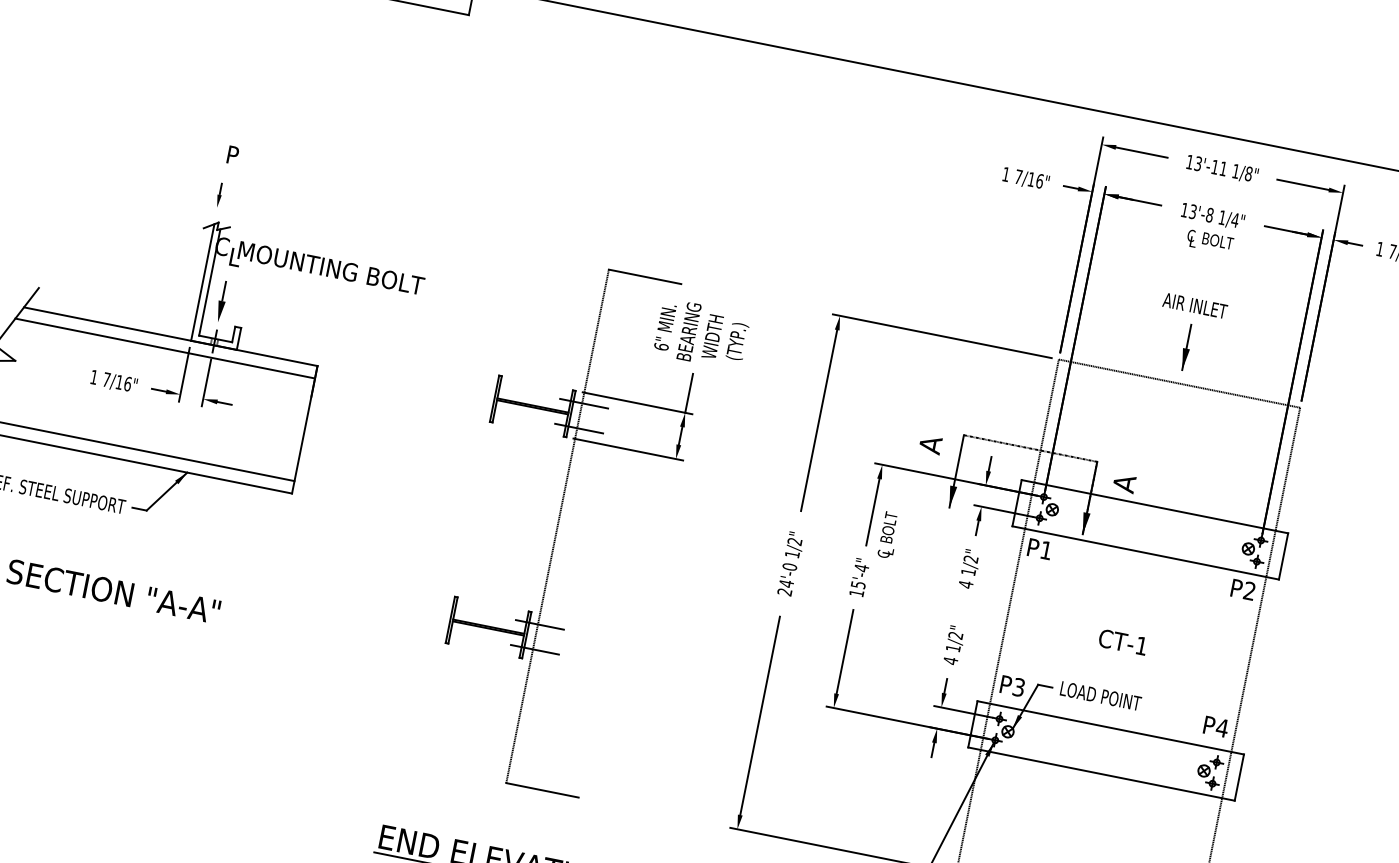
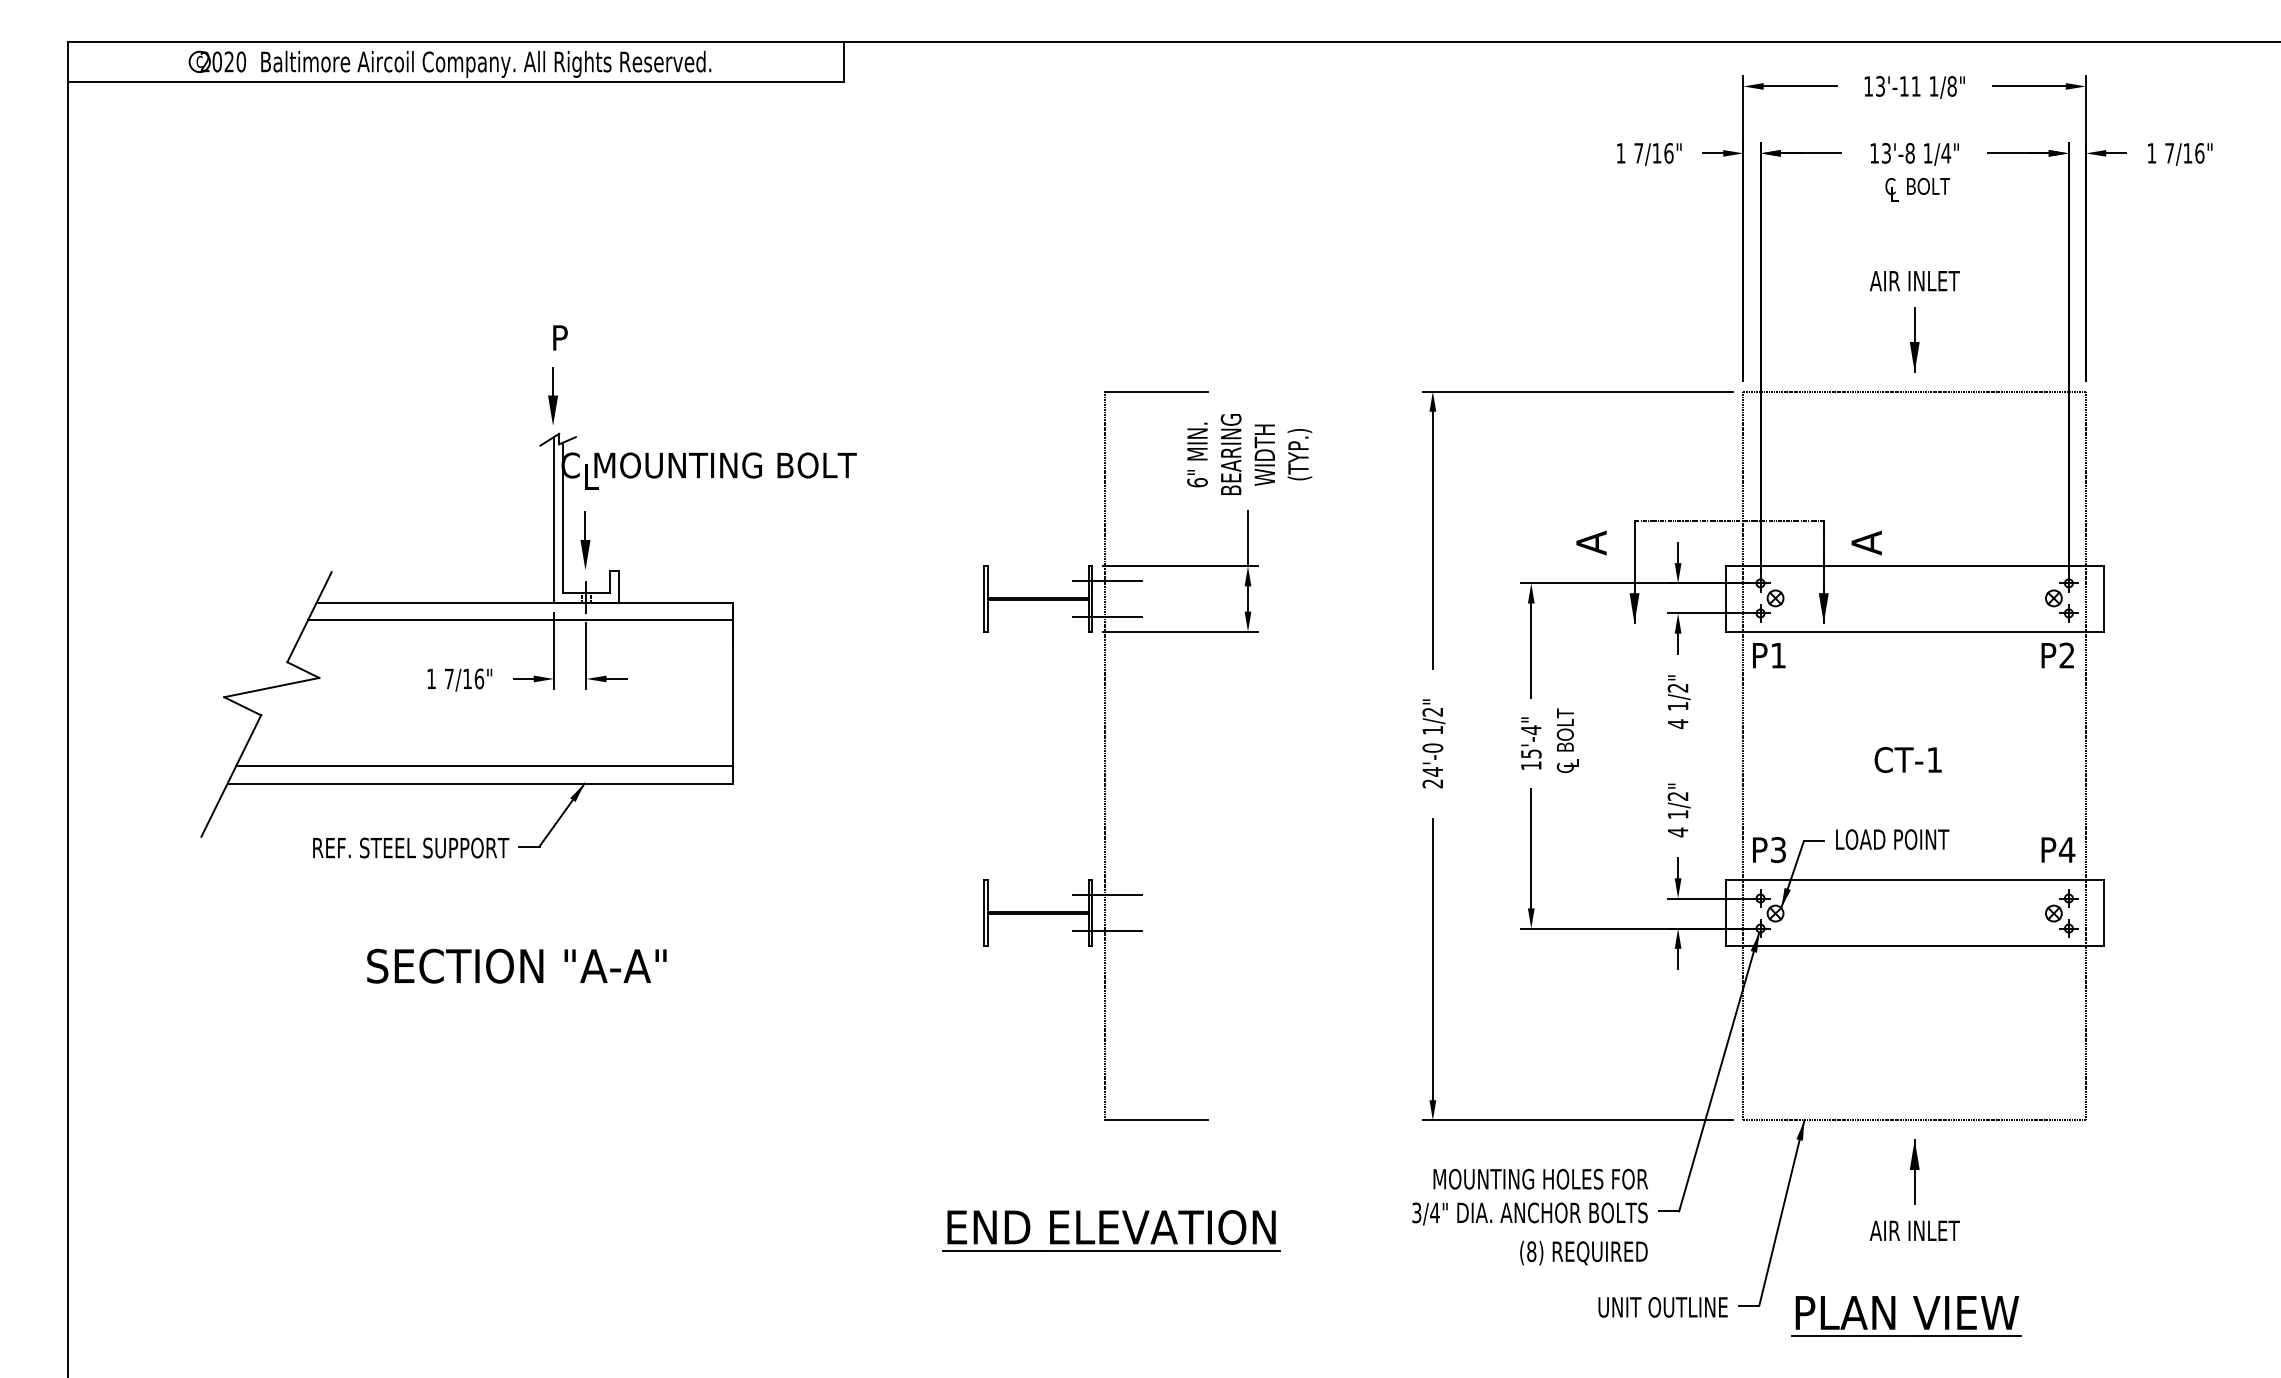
part: (219, 194) -> (552, 395), size x1.67
text: (889, 535) -> (1567, 740), moved

